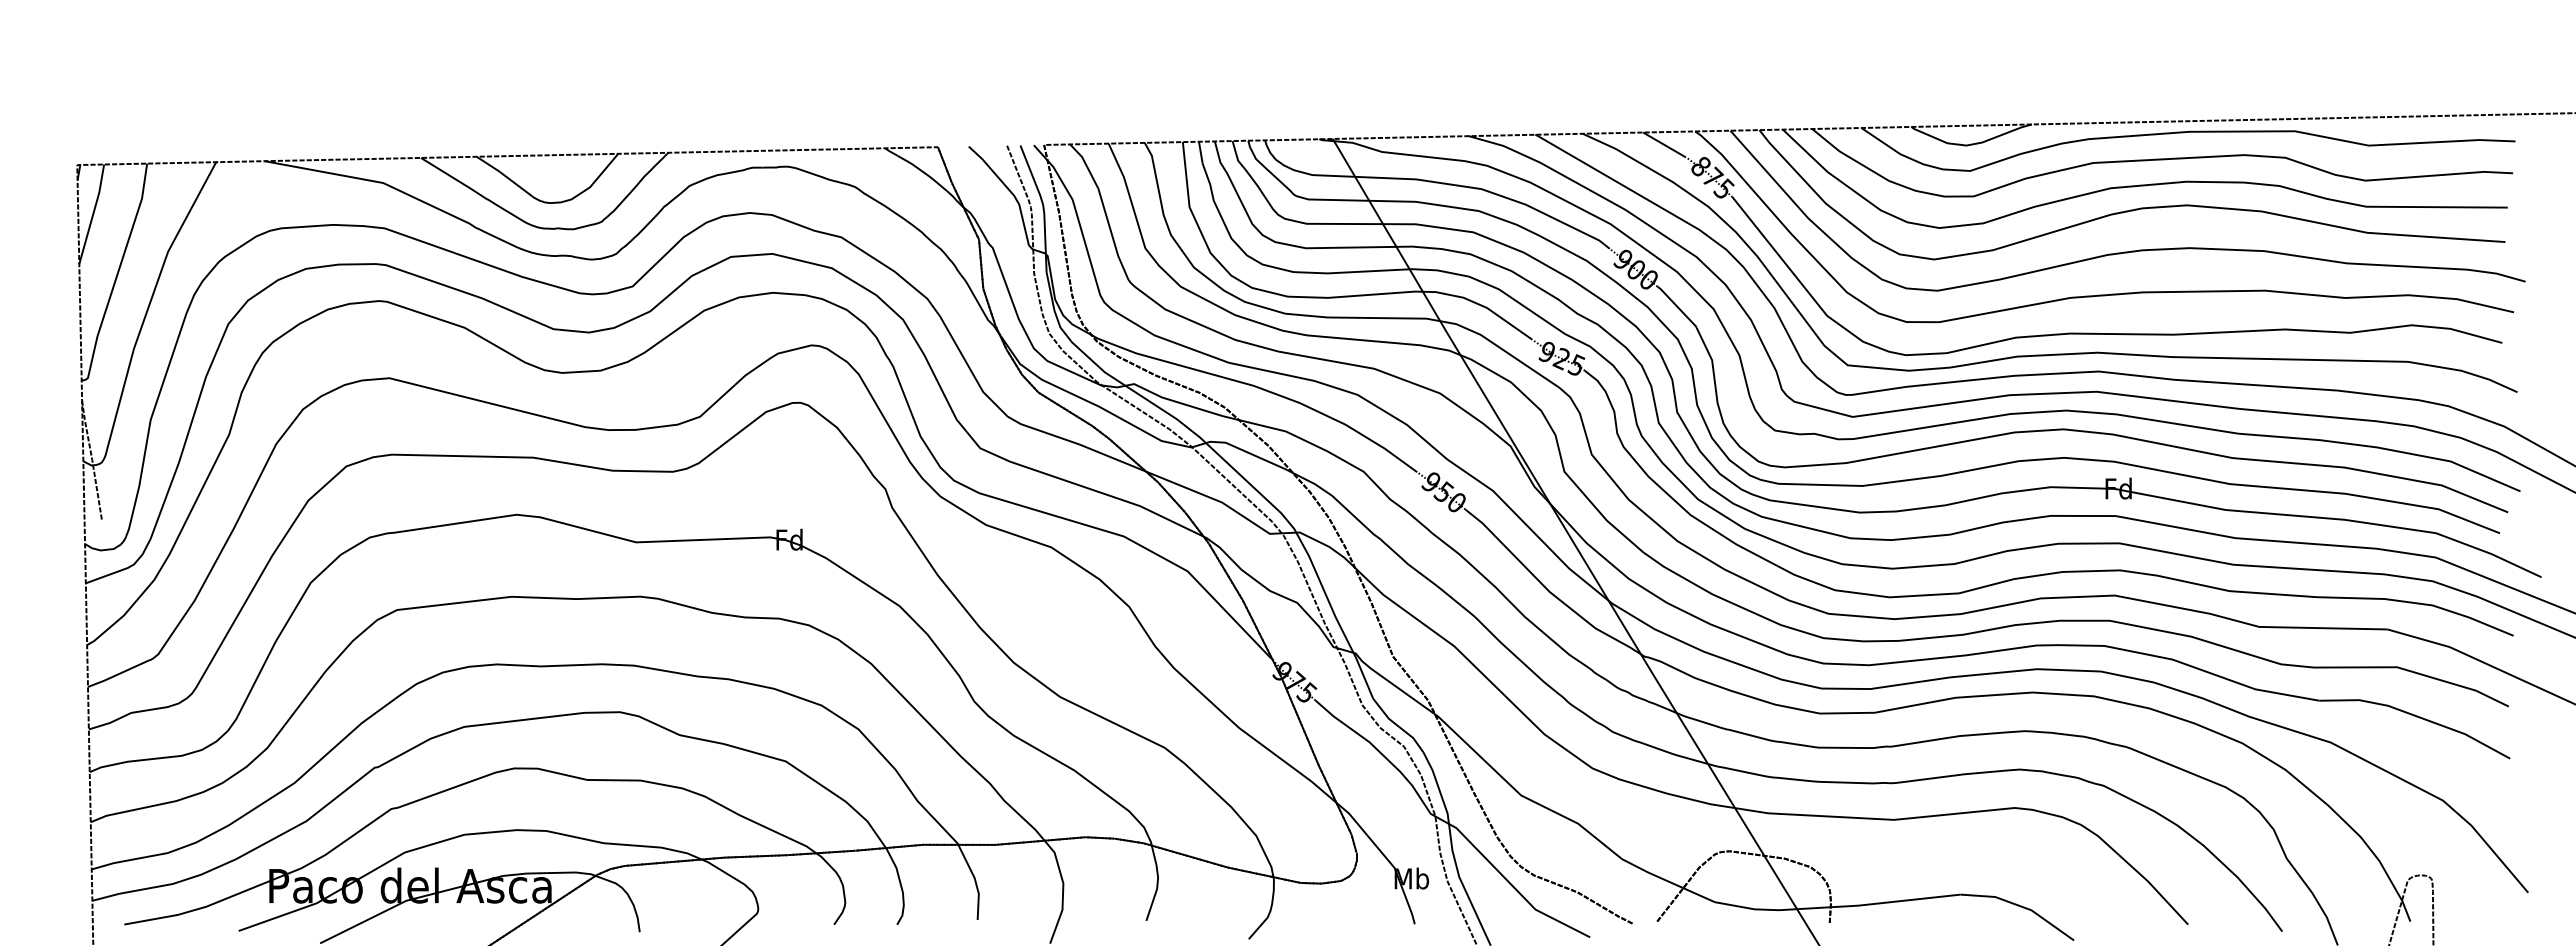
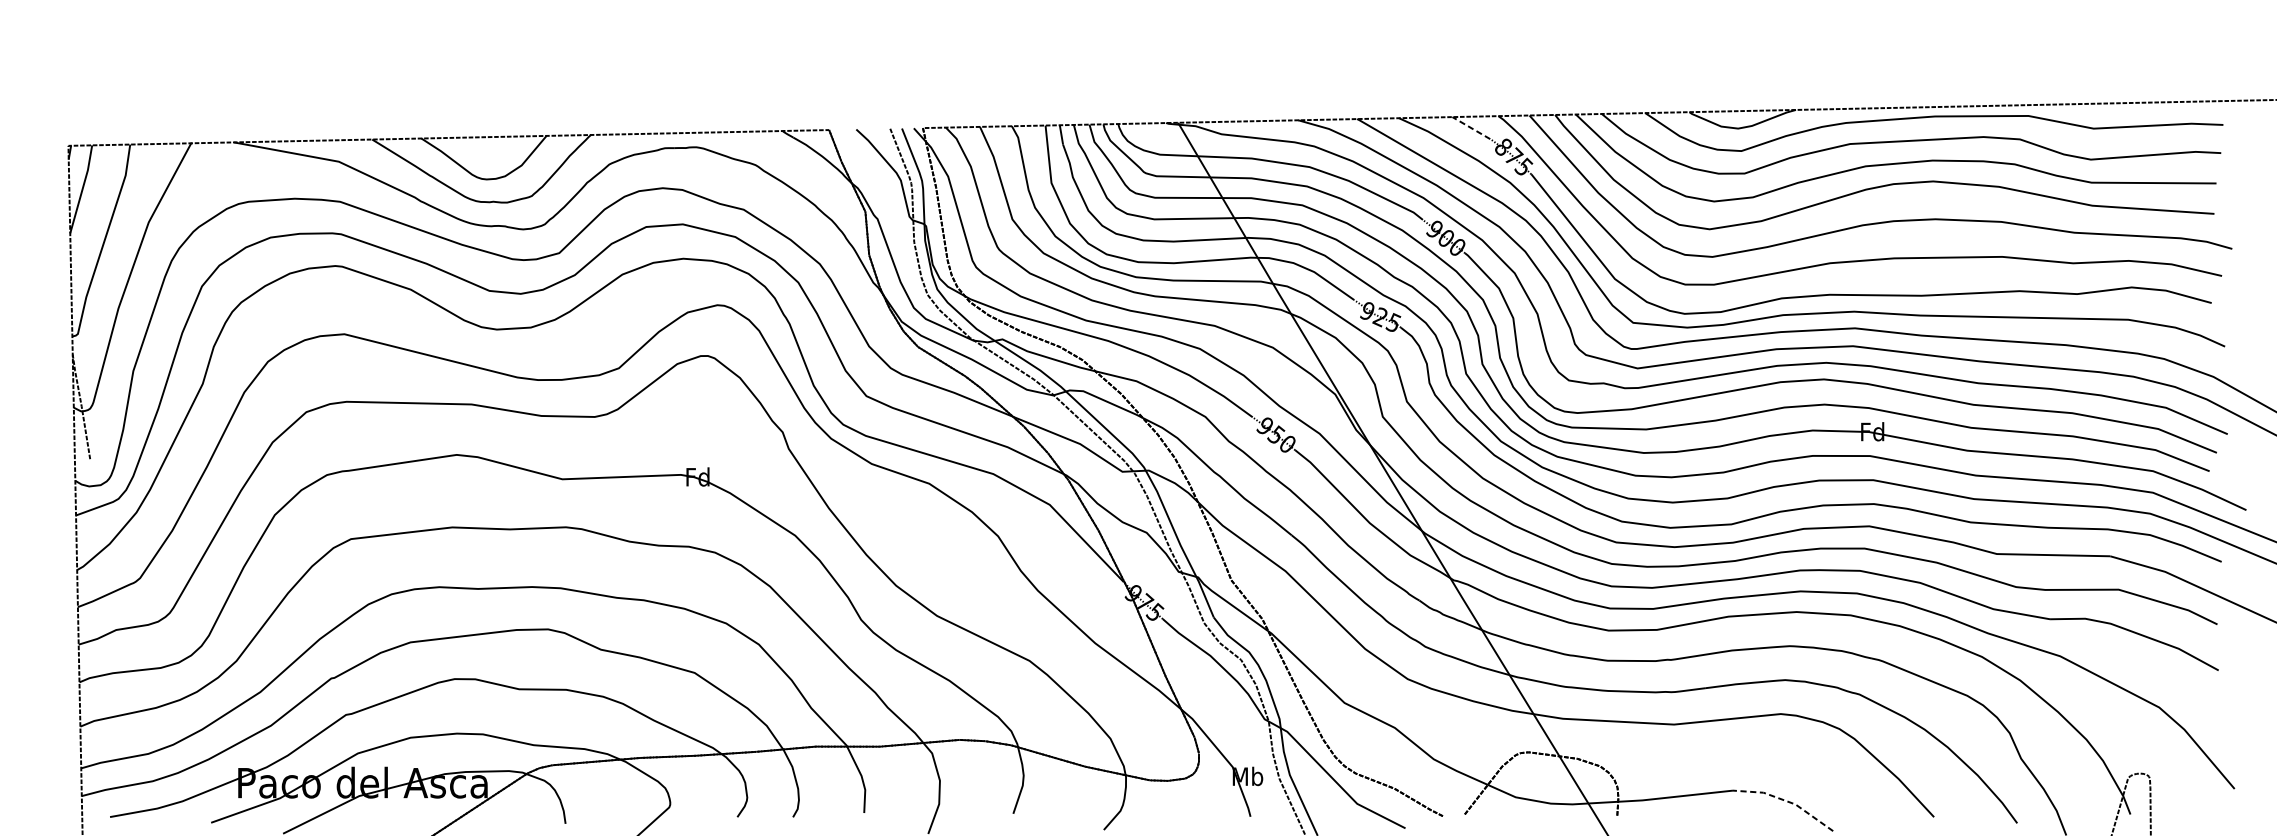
line: (1664, 145) -> (1471, 128), solid -> dashed
line: (2021, 906) -> (1786, 801), solid -> dashed

